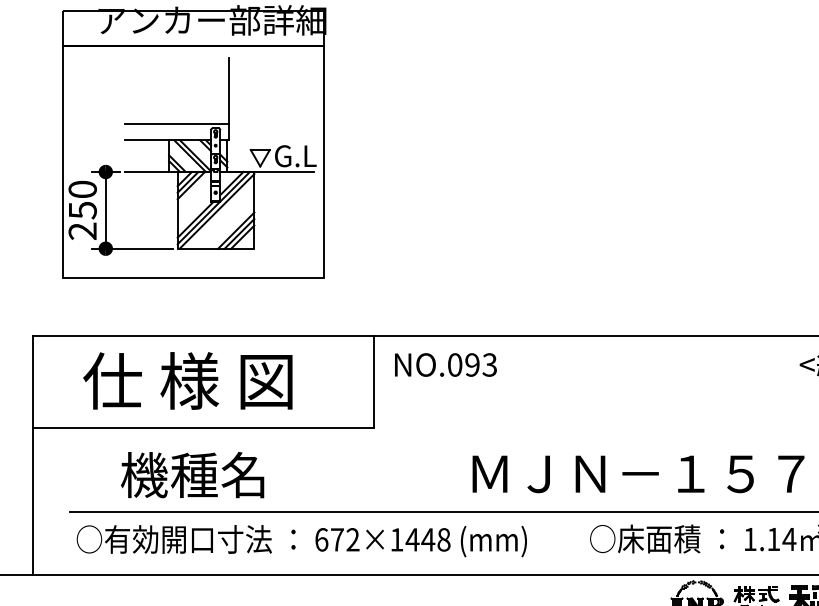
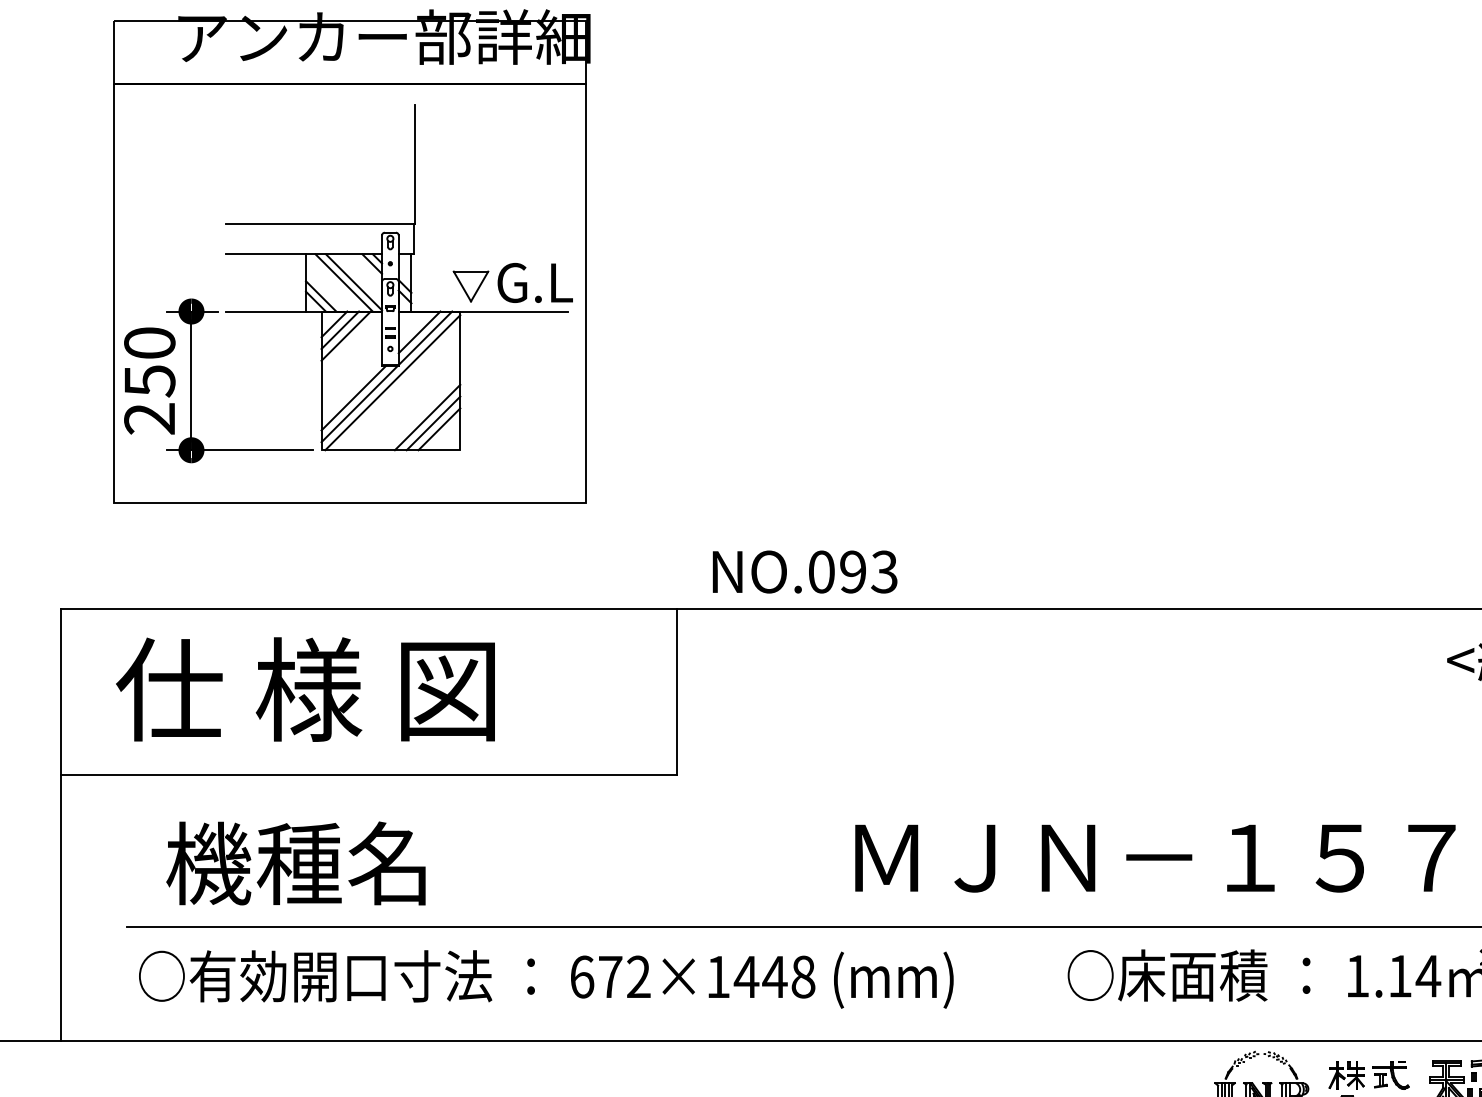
text: (445, 364) -> (804, 571), moved
text: (187, 380) -> (304, 688), moved
text: (192, 475) -> (295, 864), moved

